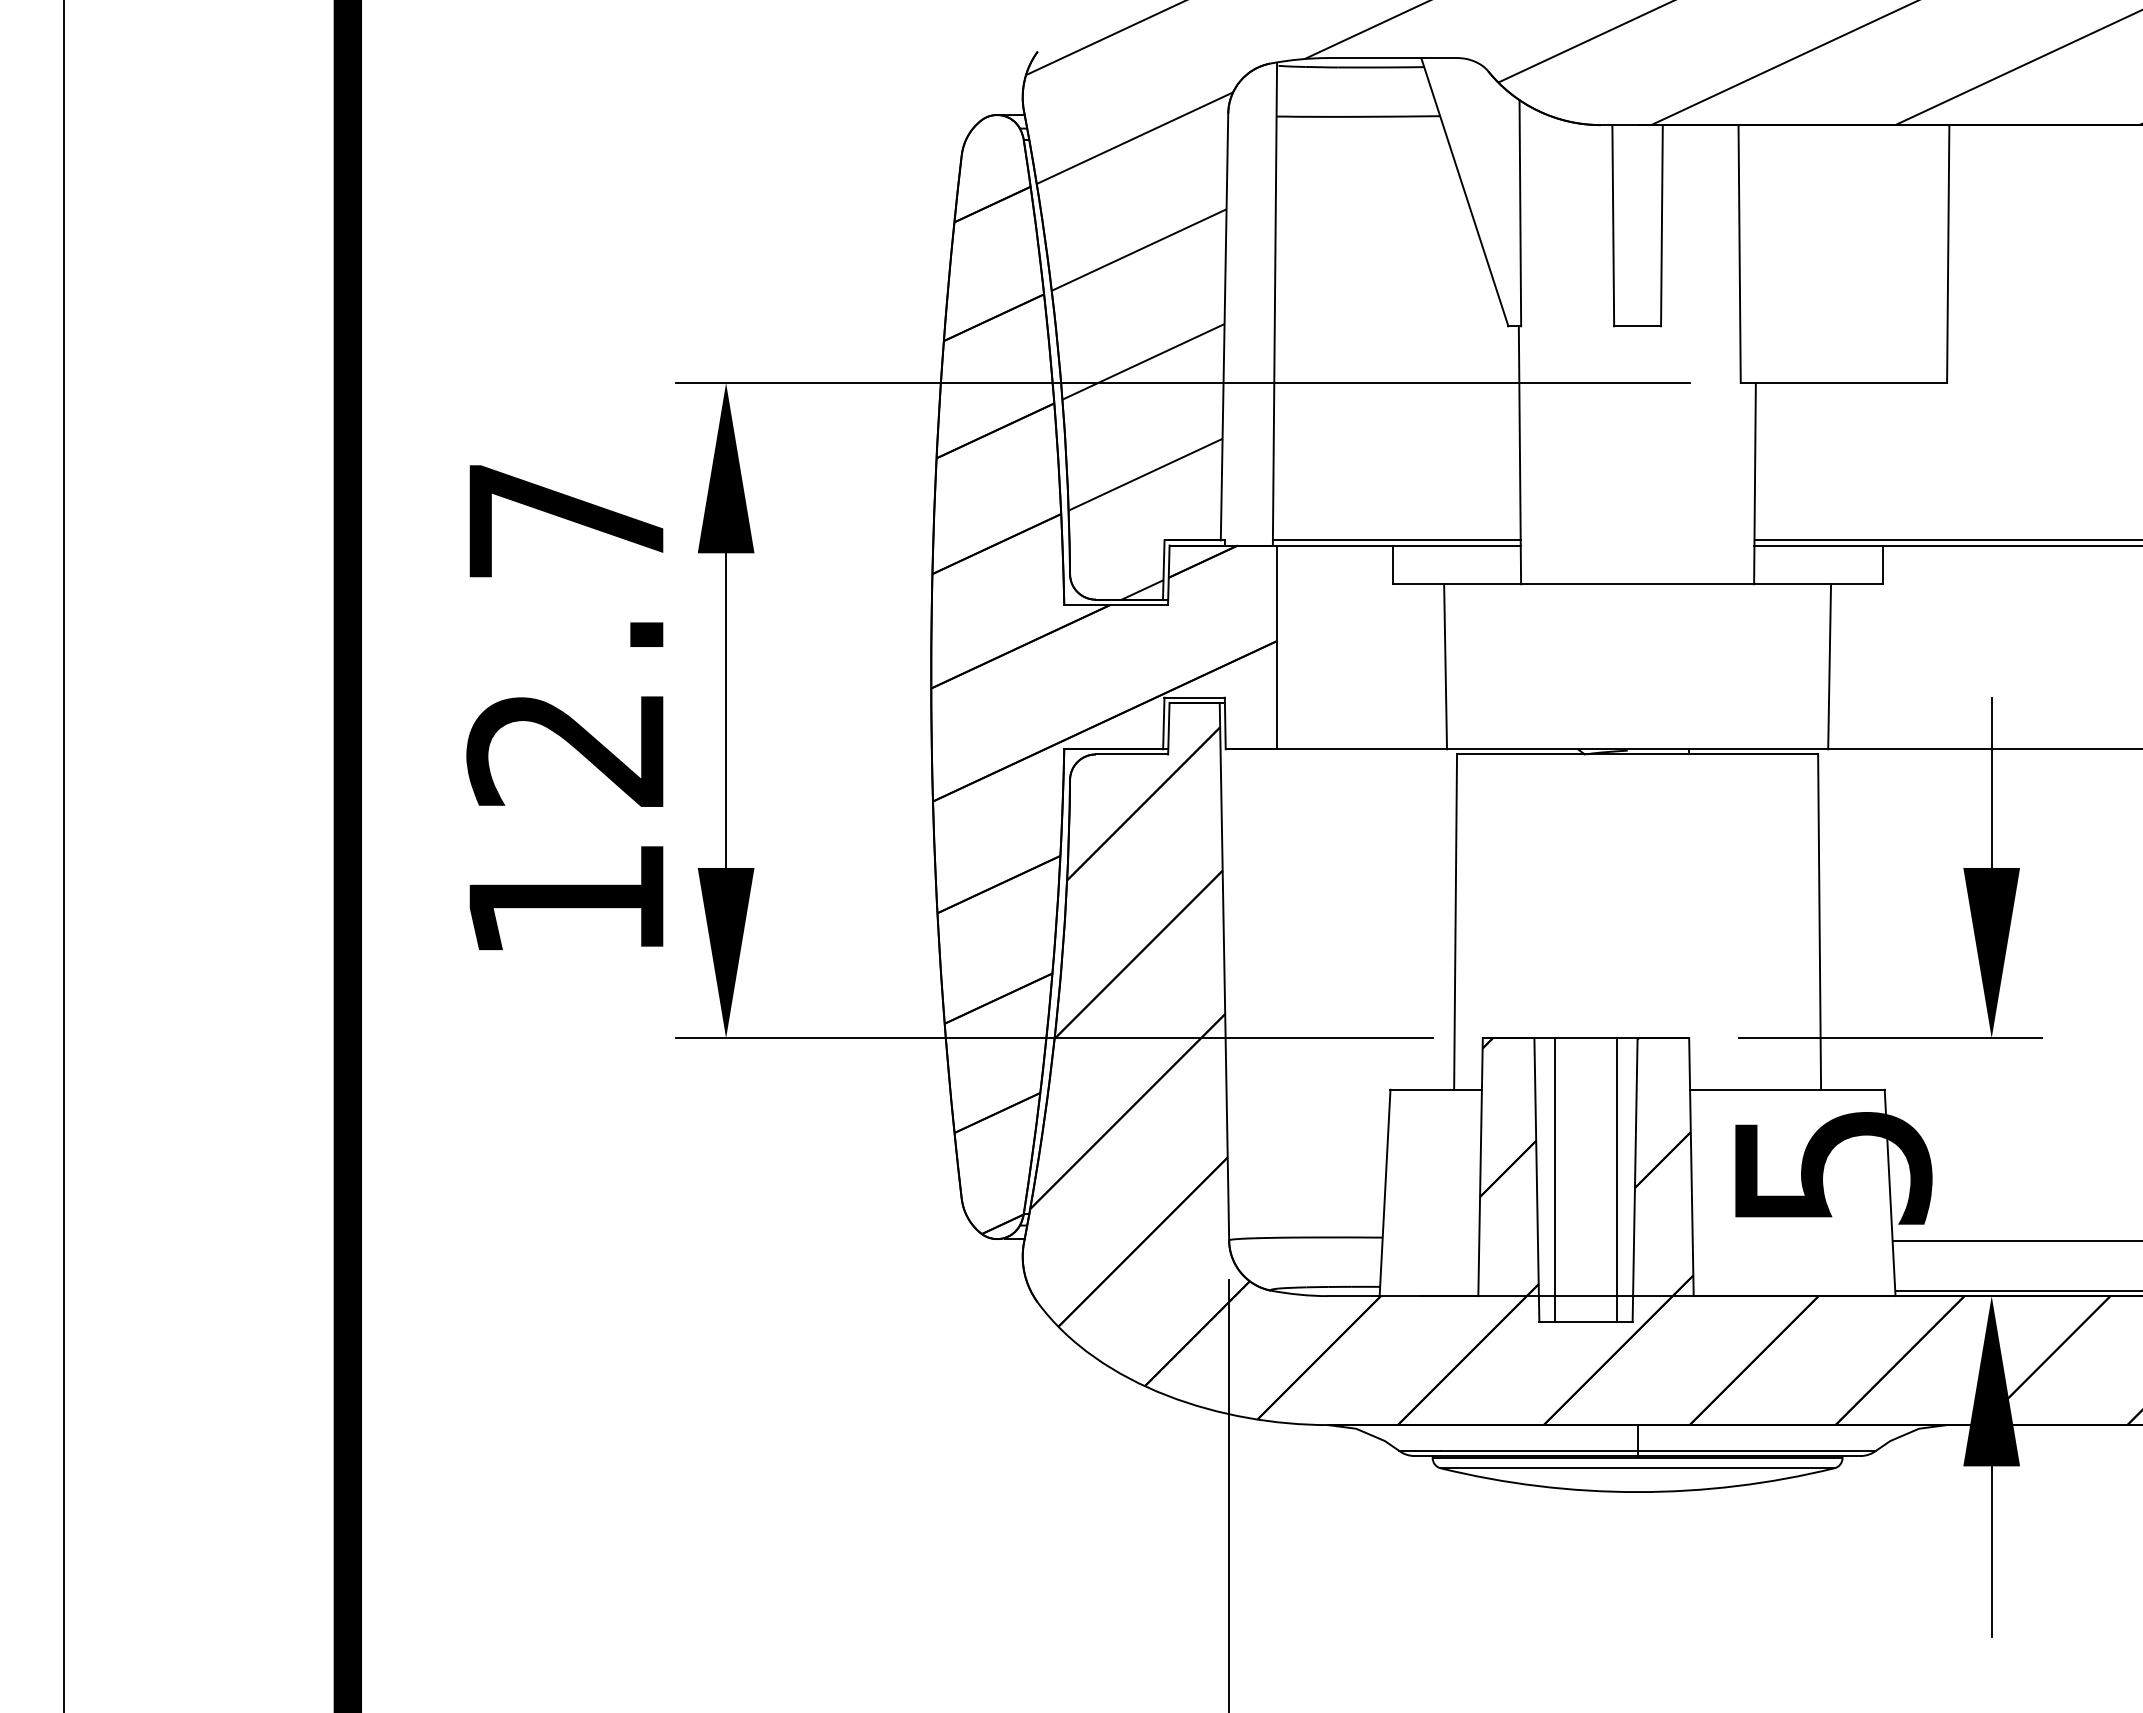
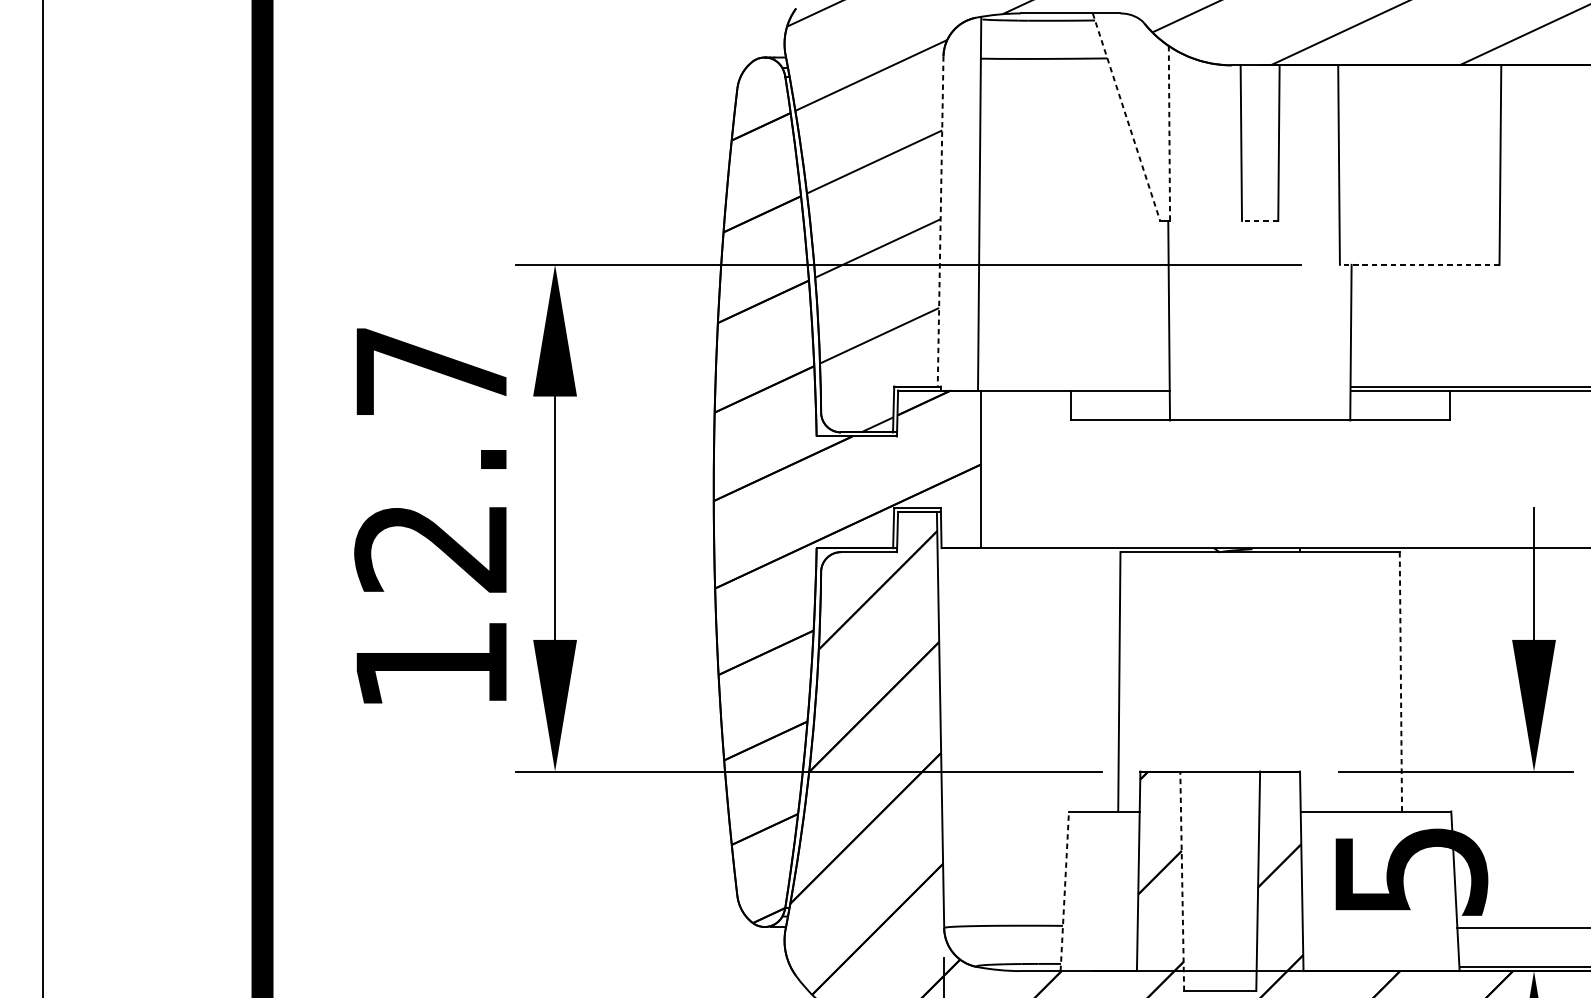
line: (1465, 192) -> (1127, 117), solid -> dashed
line: (1520, 213) -> (1169, 133), solid -> dashed
line: (1224, 326) -> (940, 221), solid -> dashed
line: (1637, 326) -> (1260, 221), solid -> dashed
line: (1843, 383) -> (1419, 265), solid -> dashed
line: (1396, 540) -> (1073, 386), removed
line: (1445, 666) -> (1111, 484), removed
line: (1829, 666) -> (1408, 484), removed
line: (1819, 922) -> (1400, 682), solid -> dashed
line: (1555, 1179) -> (1196, 880), removed
line: (1616, 1179) -> (1243, 880), removed
line: (1536, 1180) -> (1181, 881), solid -> dashed
line: (1385, 1192) -> (1065, 890), solid -> dashed

